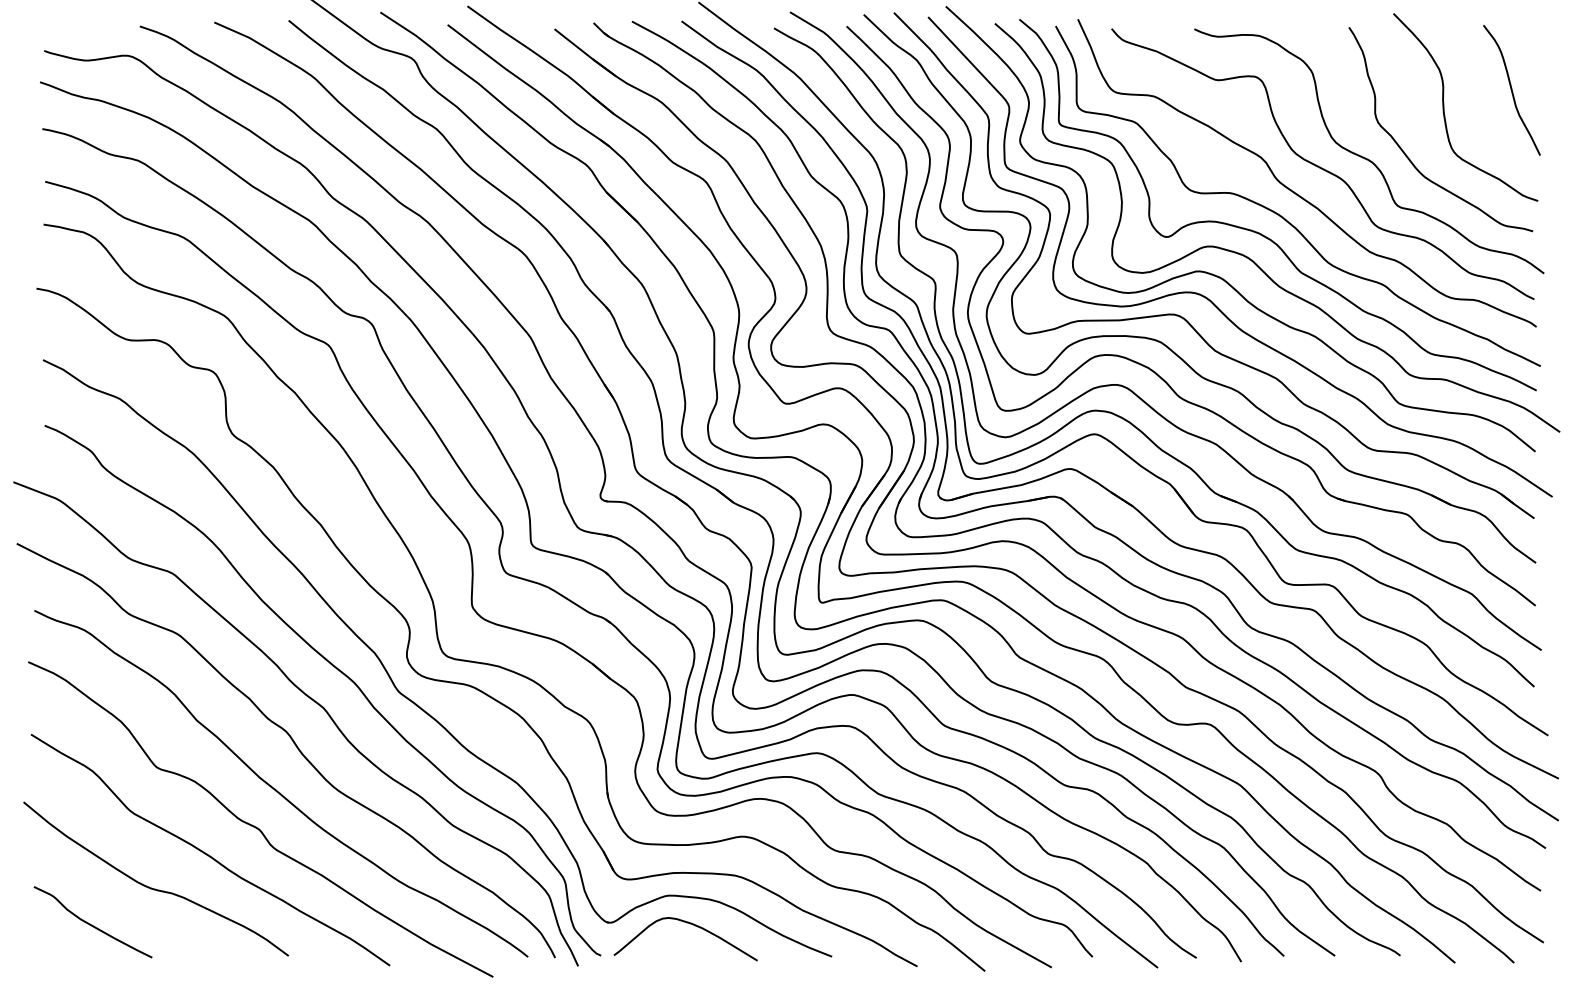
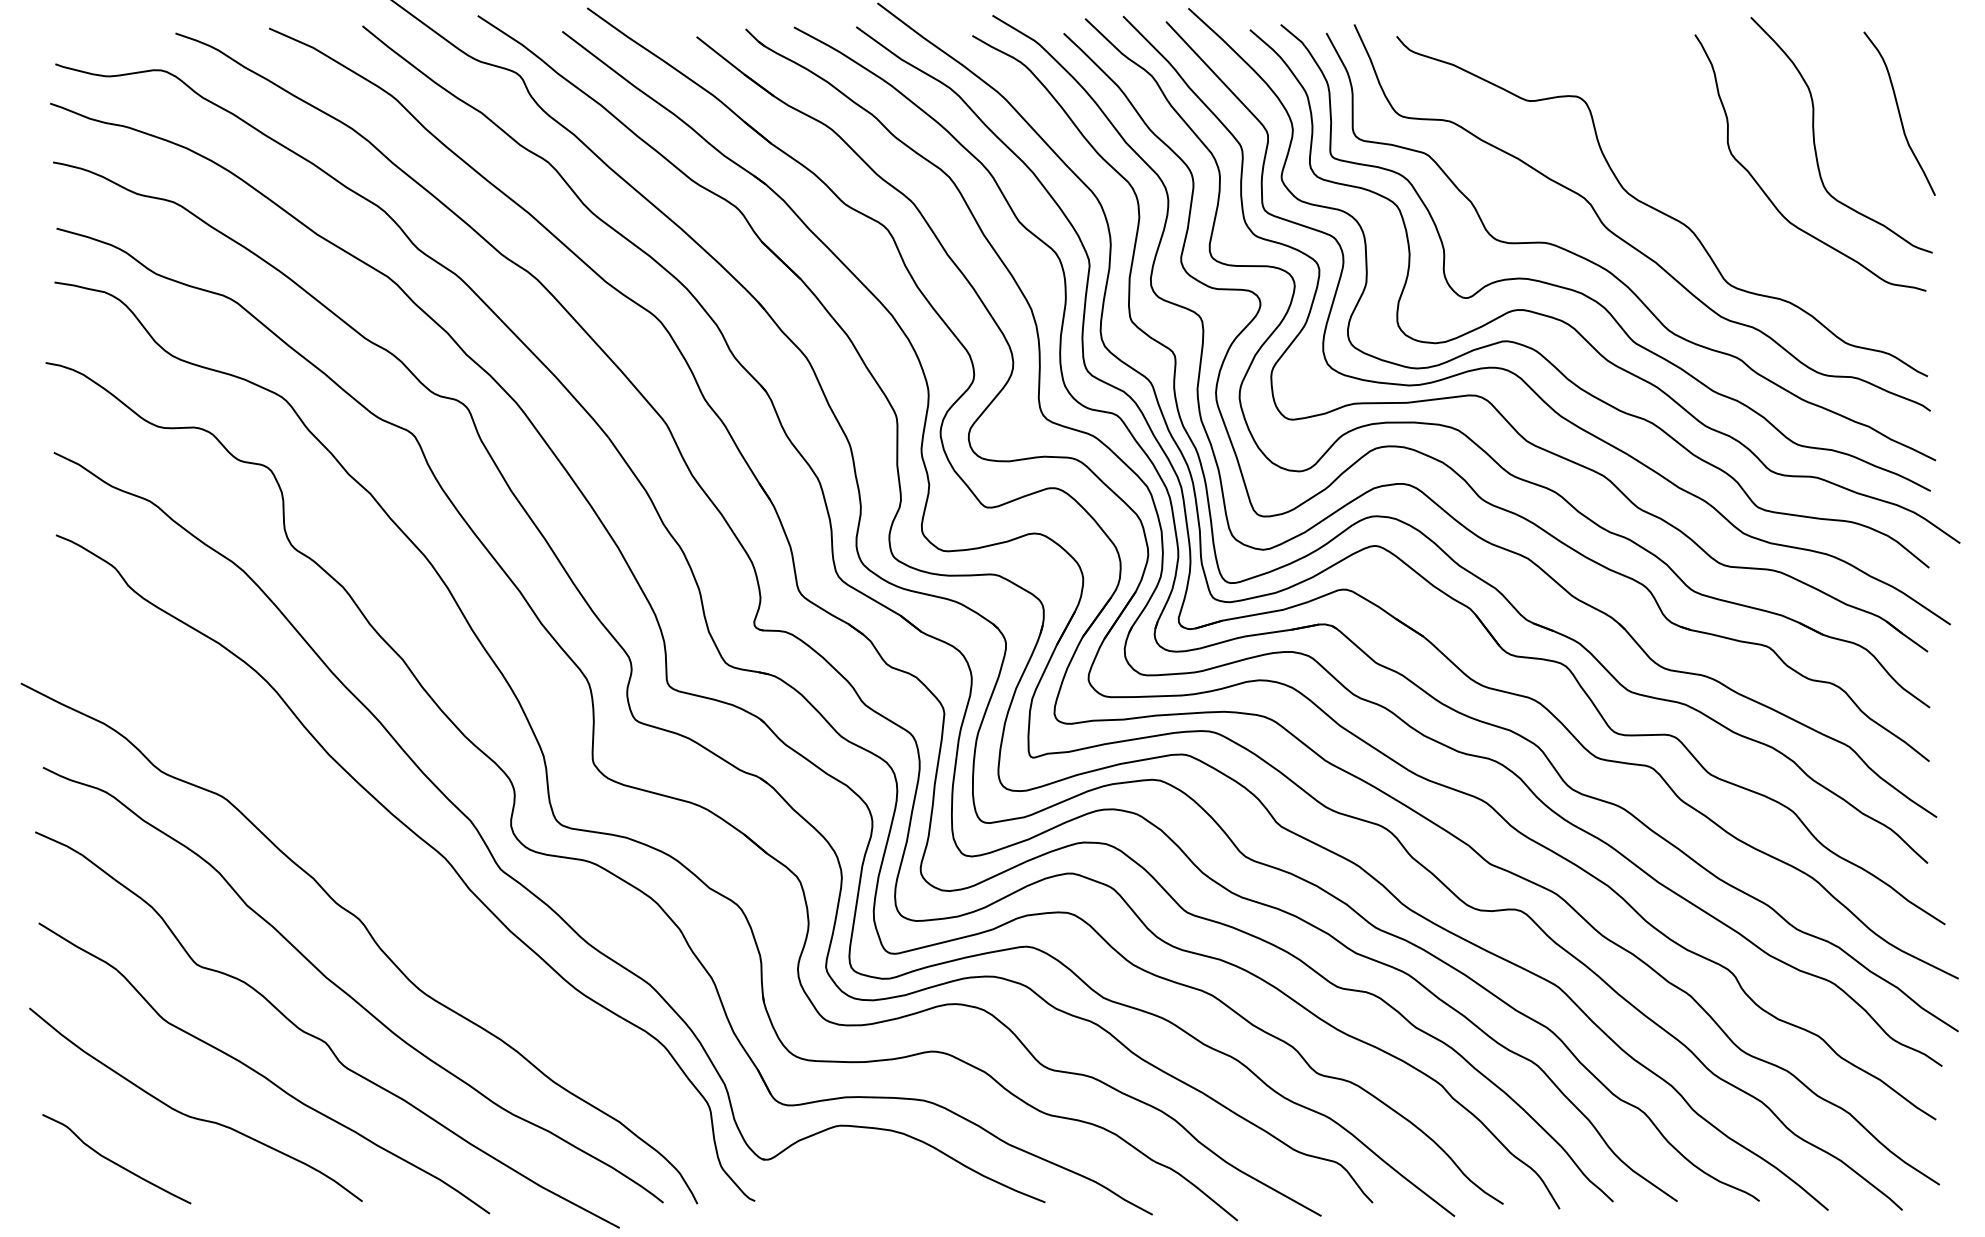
curve: (1367, 158) -> (1718, 199), removed
curve: (310, 699) -> (390, 879), removed
curve: (689, 924) -> (866, 1161), removed

